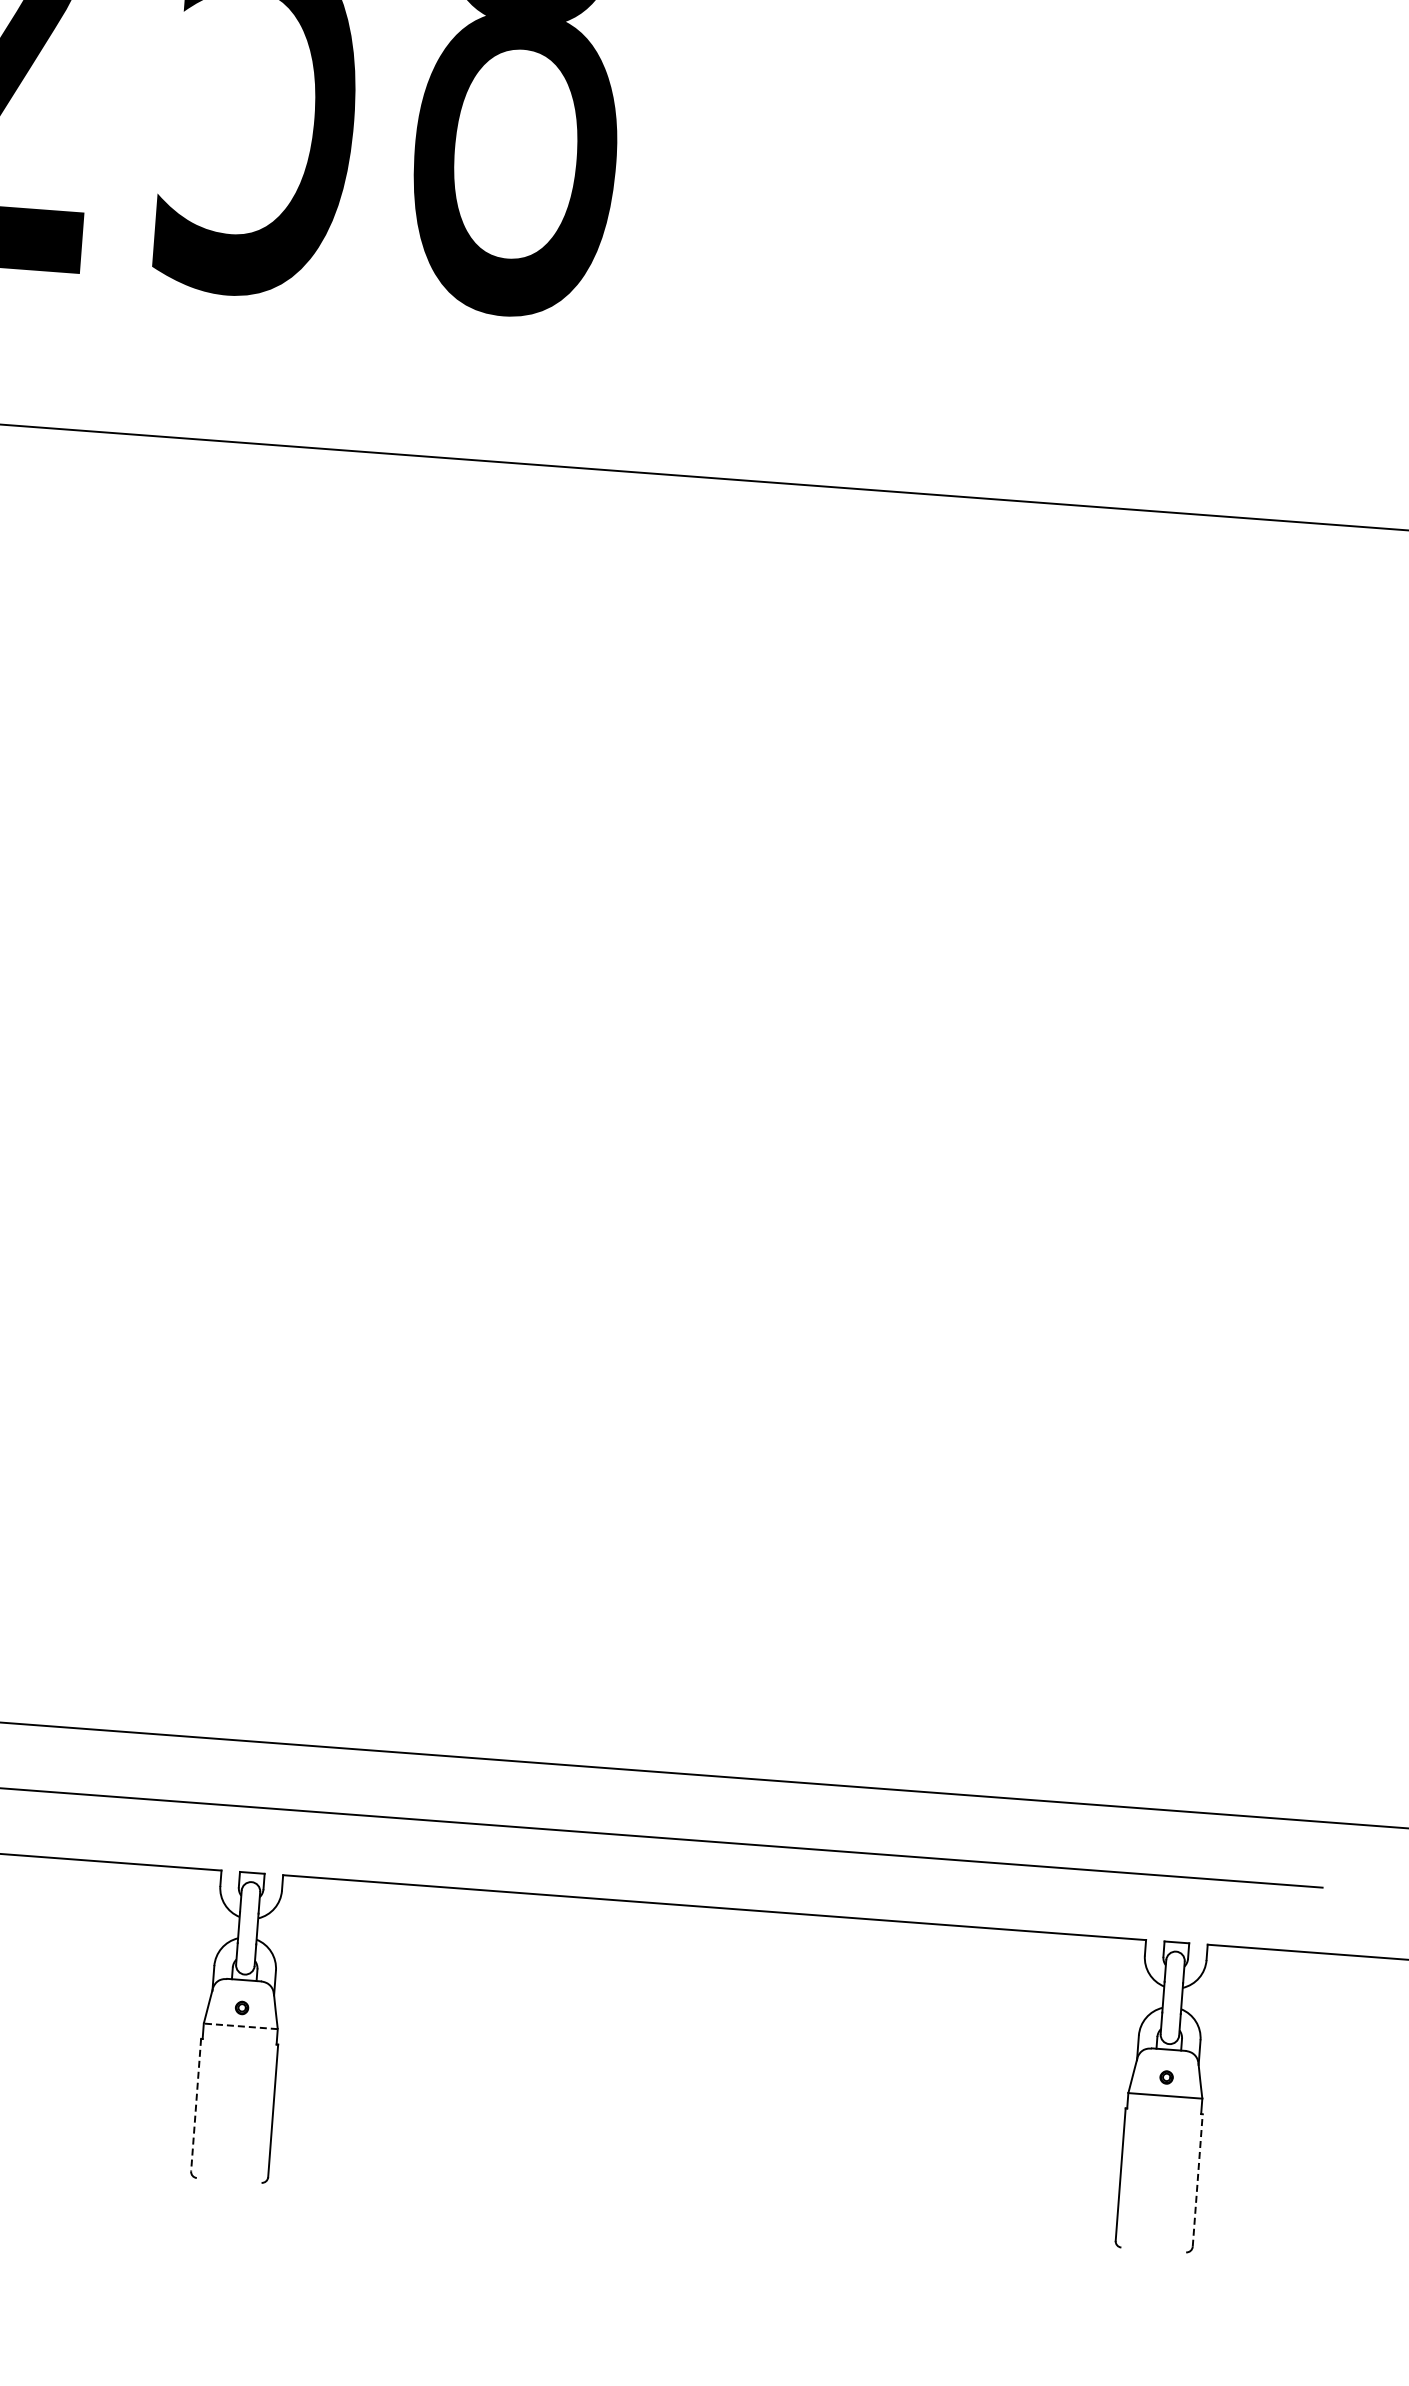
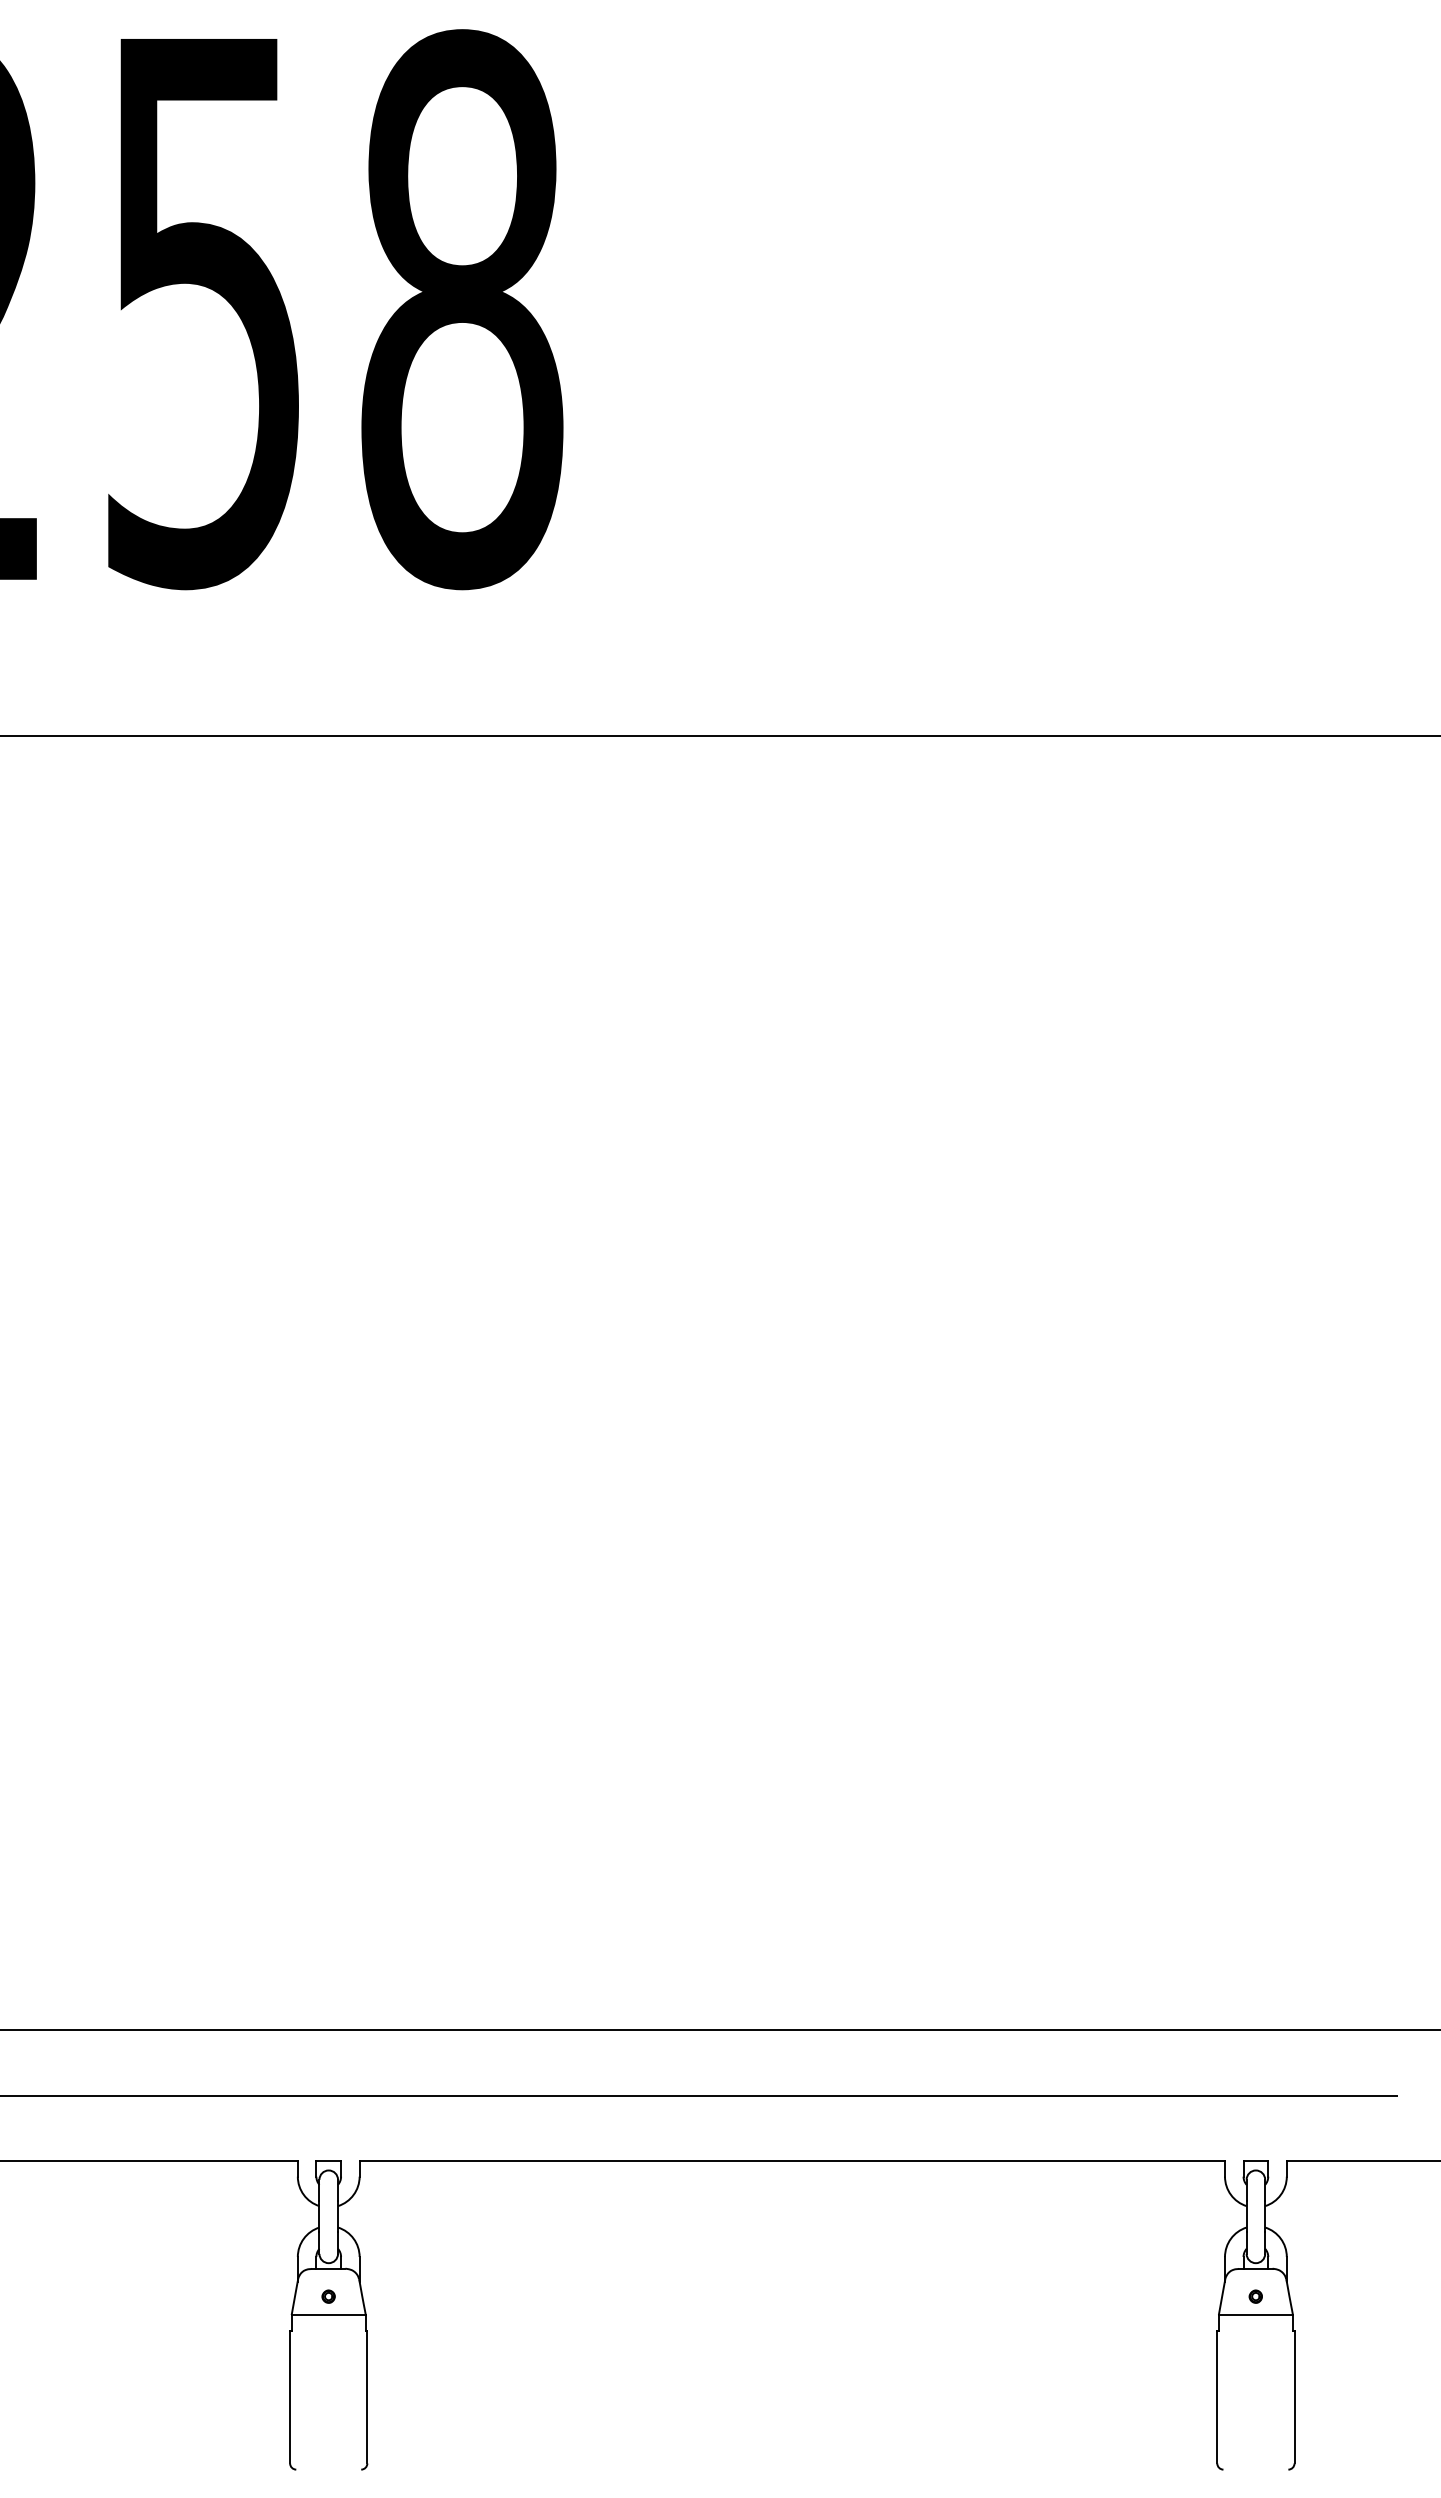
line: (240, 2026) -> (328, 2315), dashed -> solid
line: (196, 2105) -> (290, 2397), dashed -> solid
line: (1197, 2179) -> (1294, 2396), dashed -> solid

